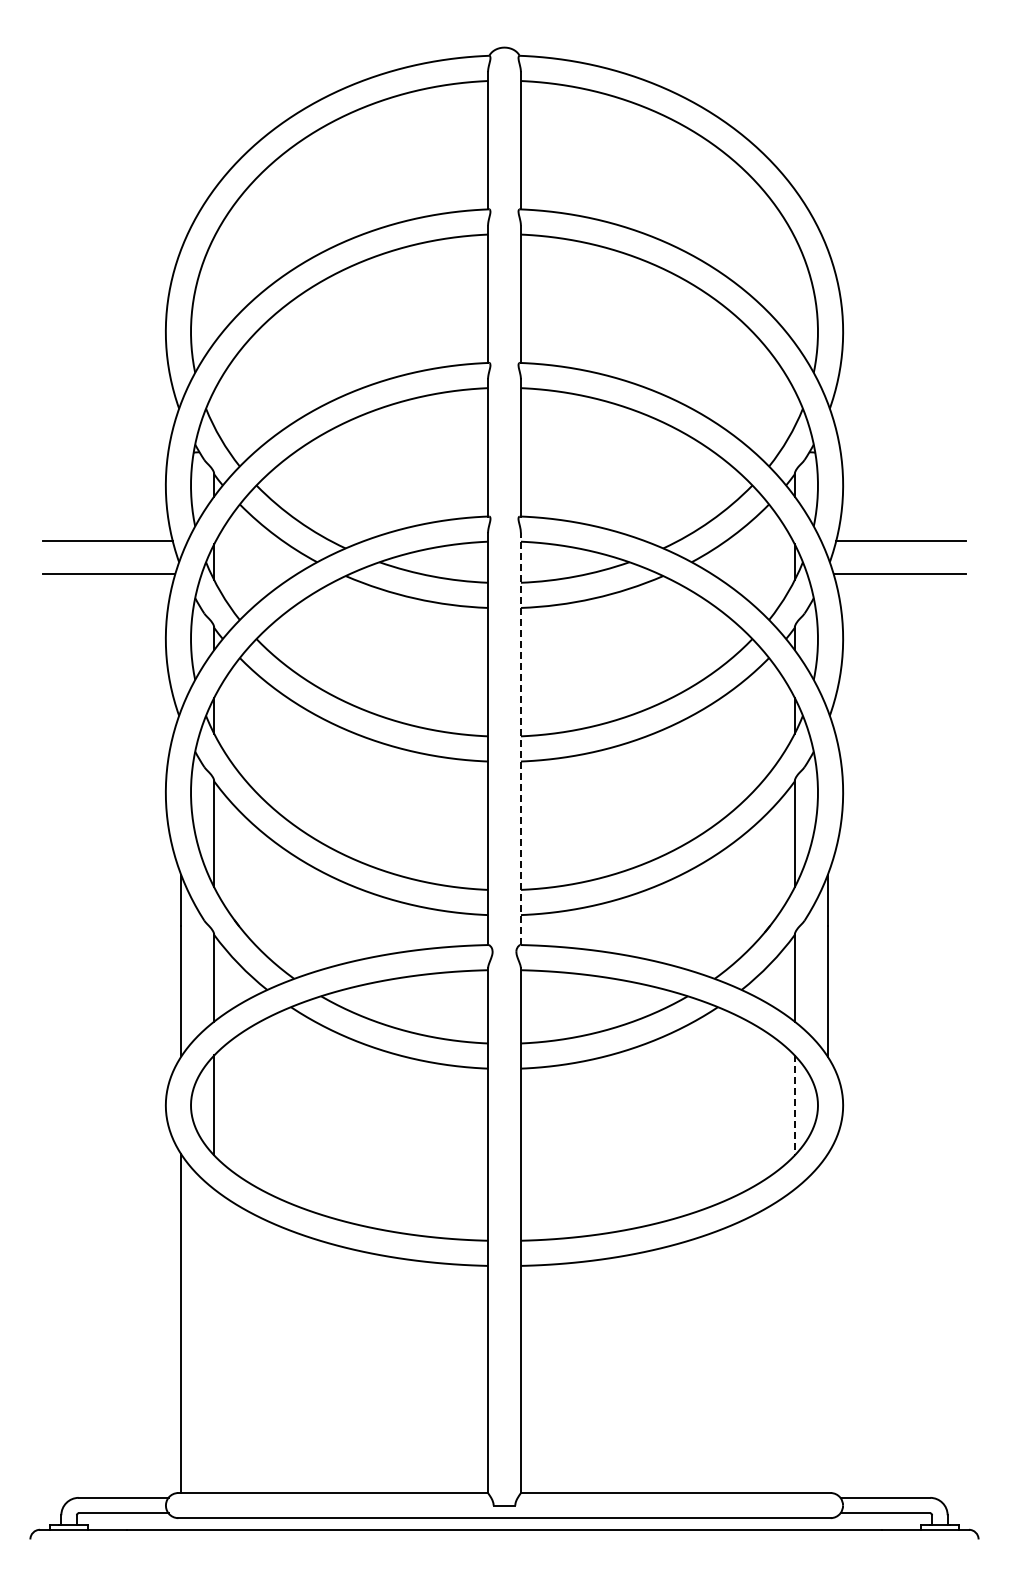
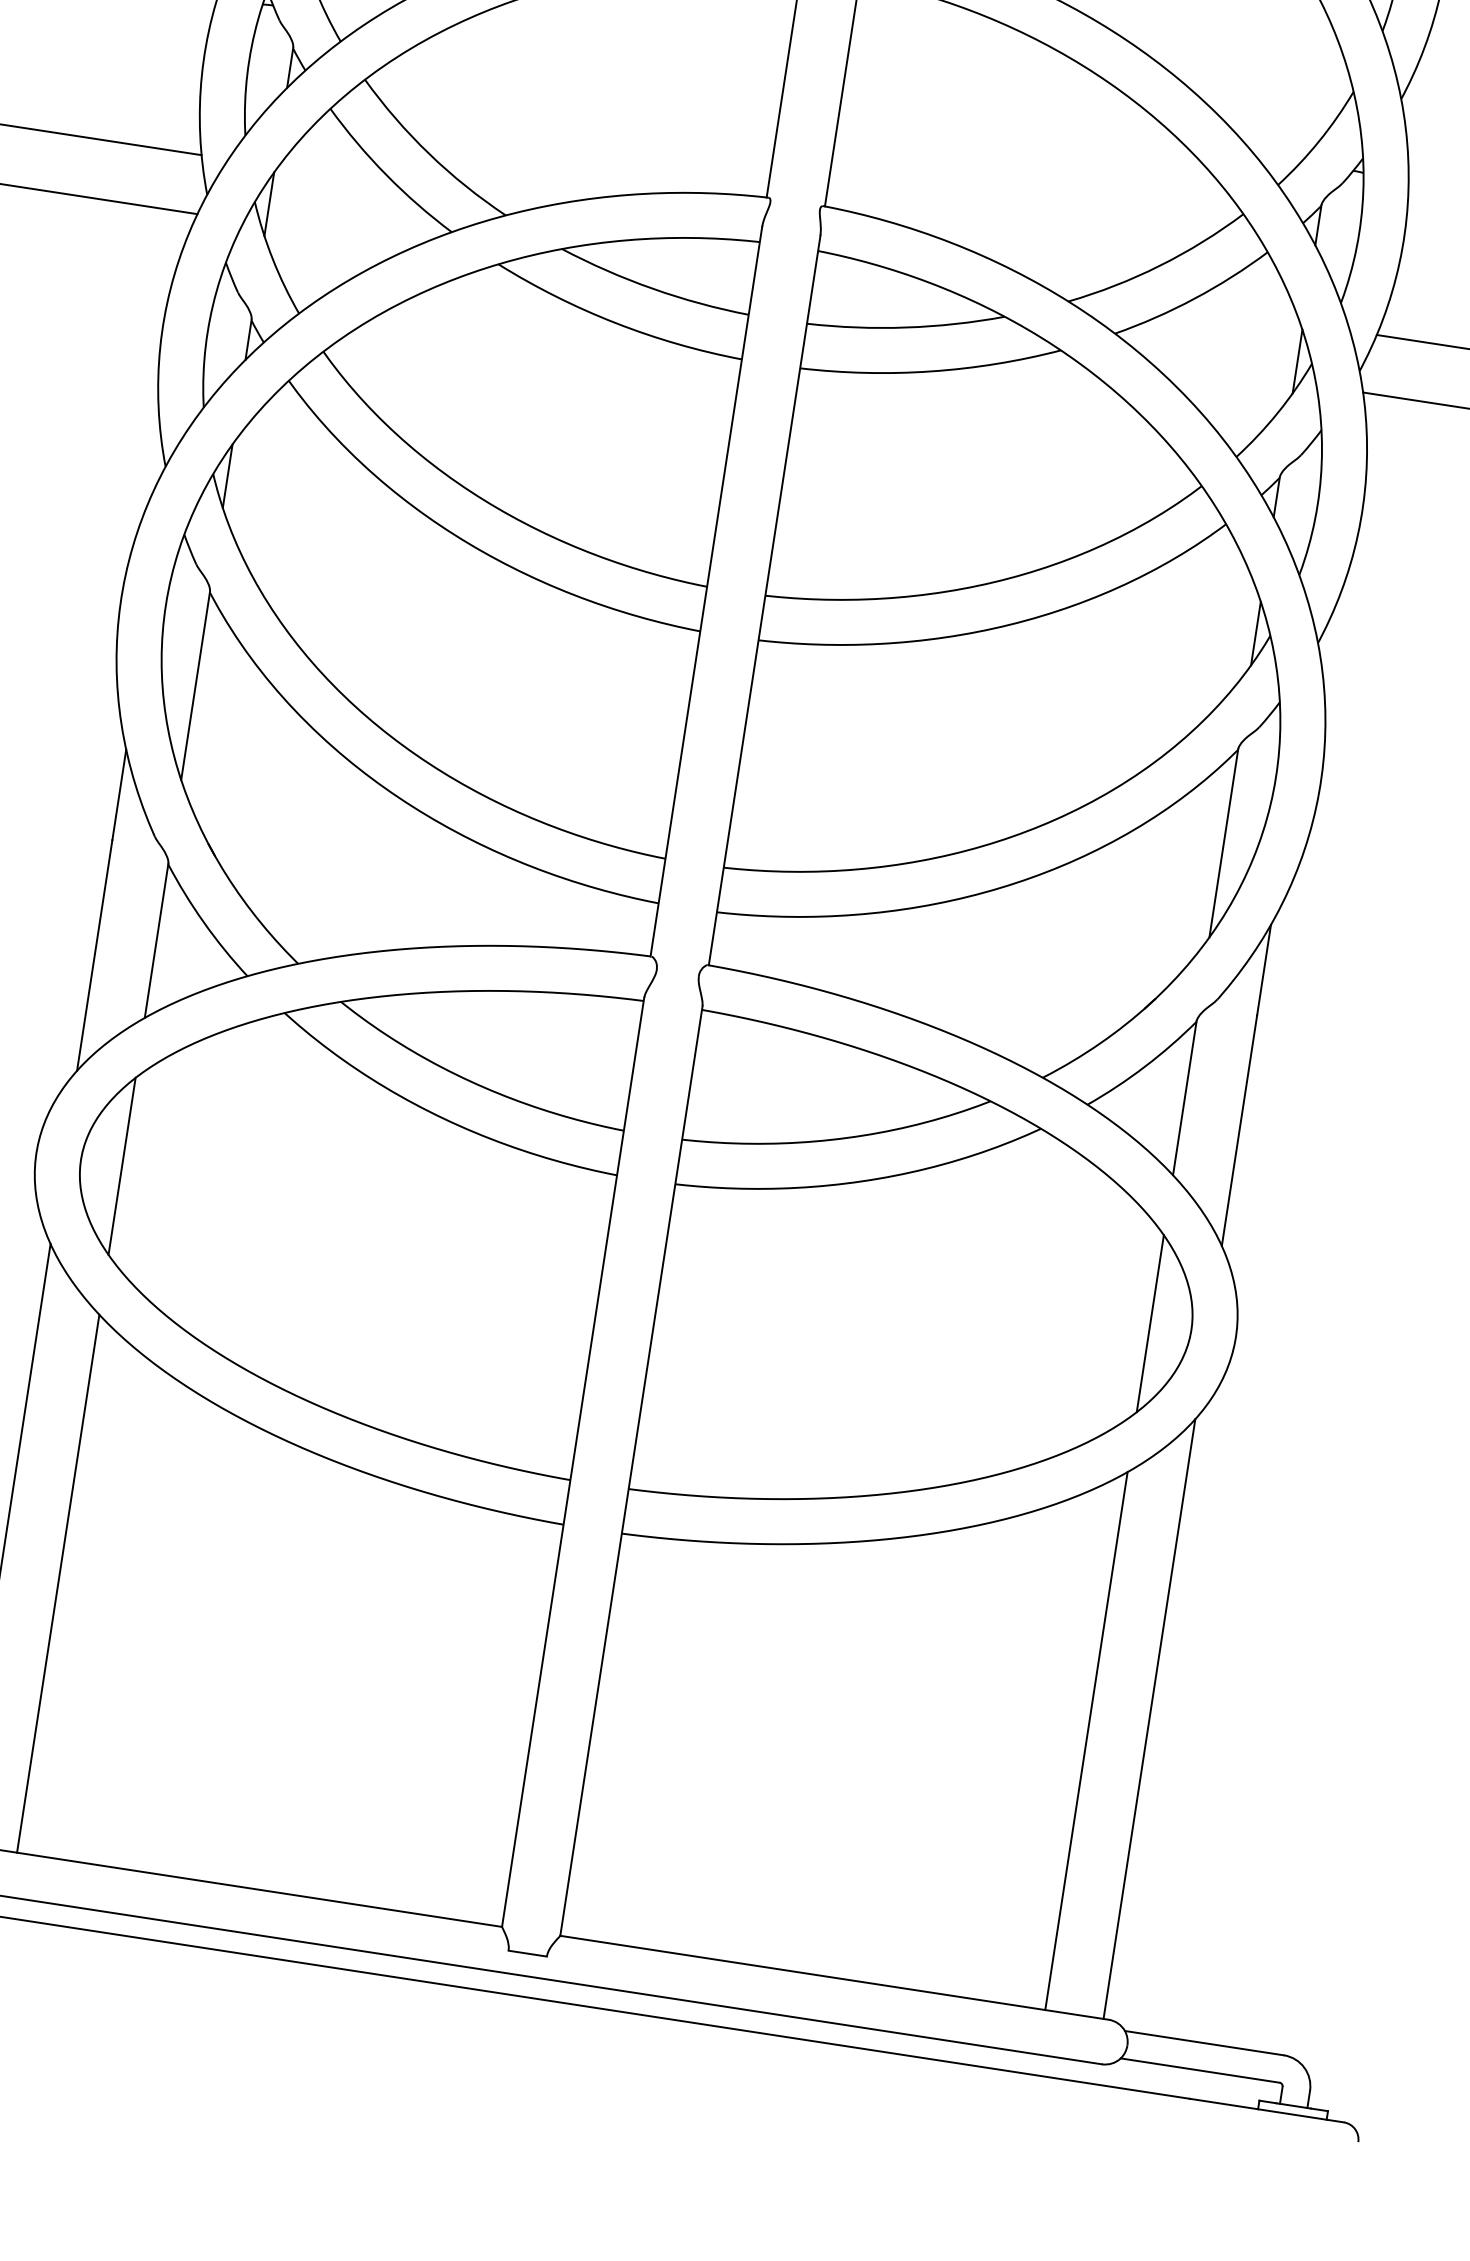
line: (520, 738) -> (764, 599), dashed -> solid
line: (794, 1105) -> (1149, 1323), dashed -> solid
line: (827, 1323) -> (1149, 1718), added
line: (214, 1341) -> (58, 1584), added
line: (794, 1341) -> (1085, 1741), added

